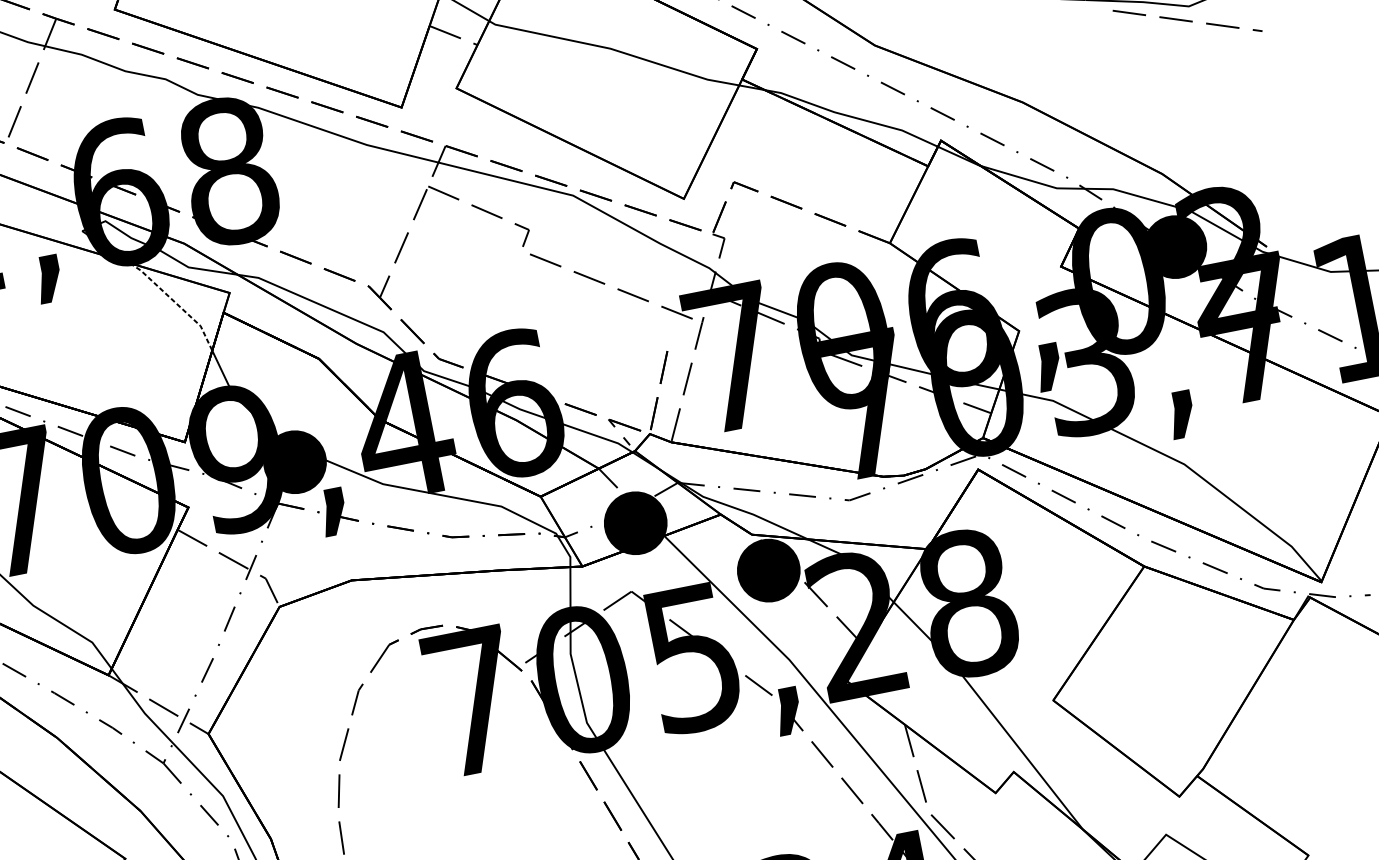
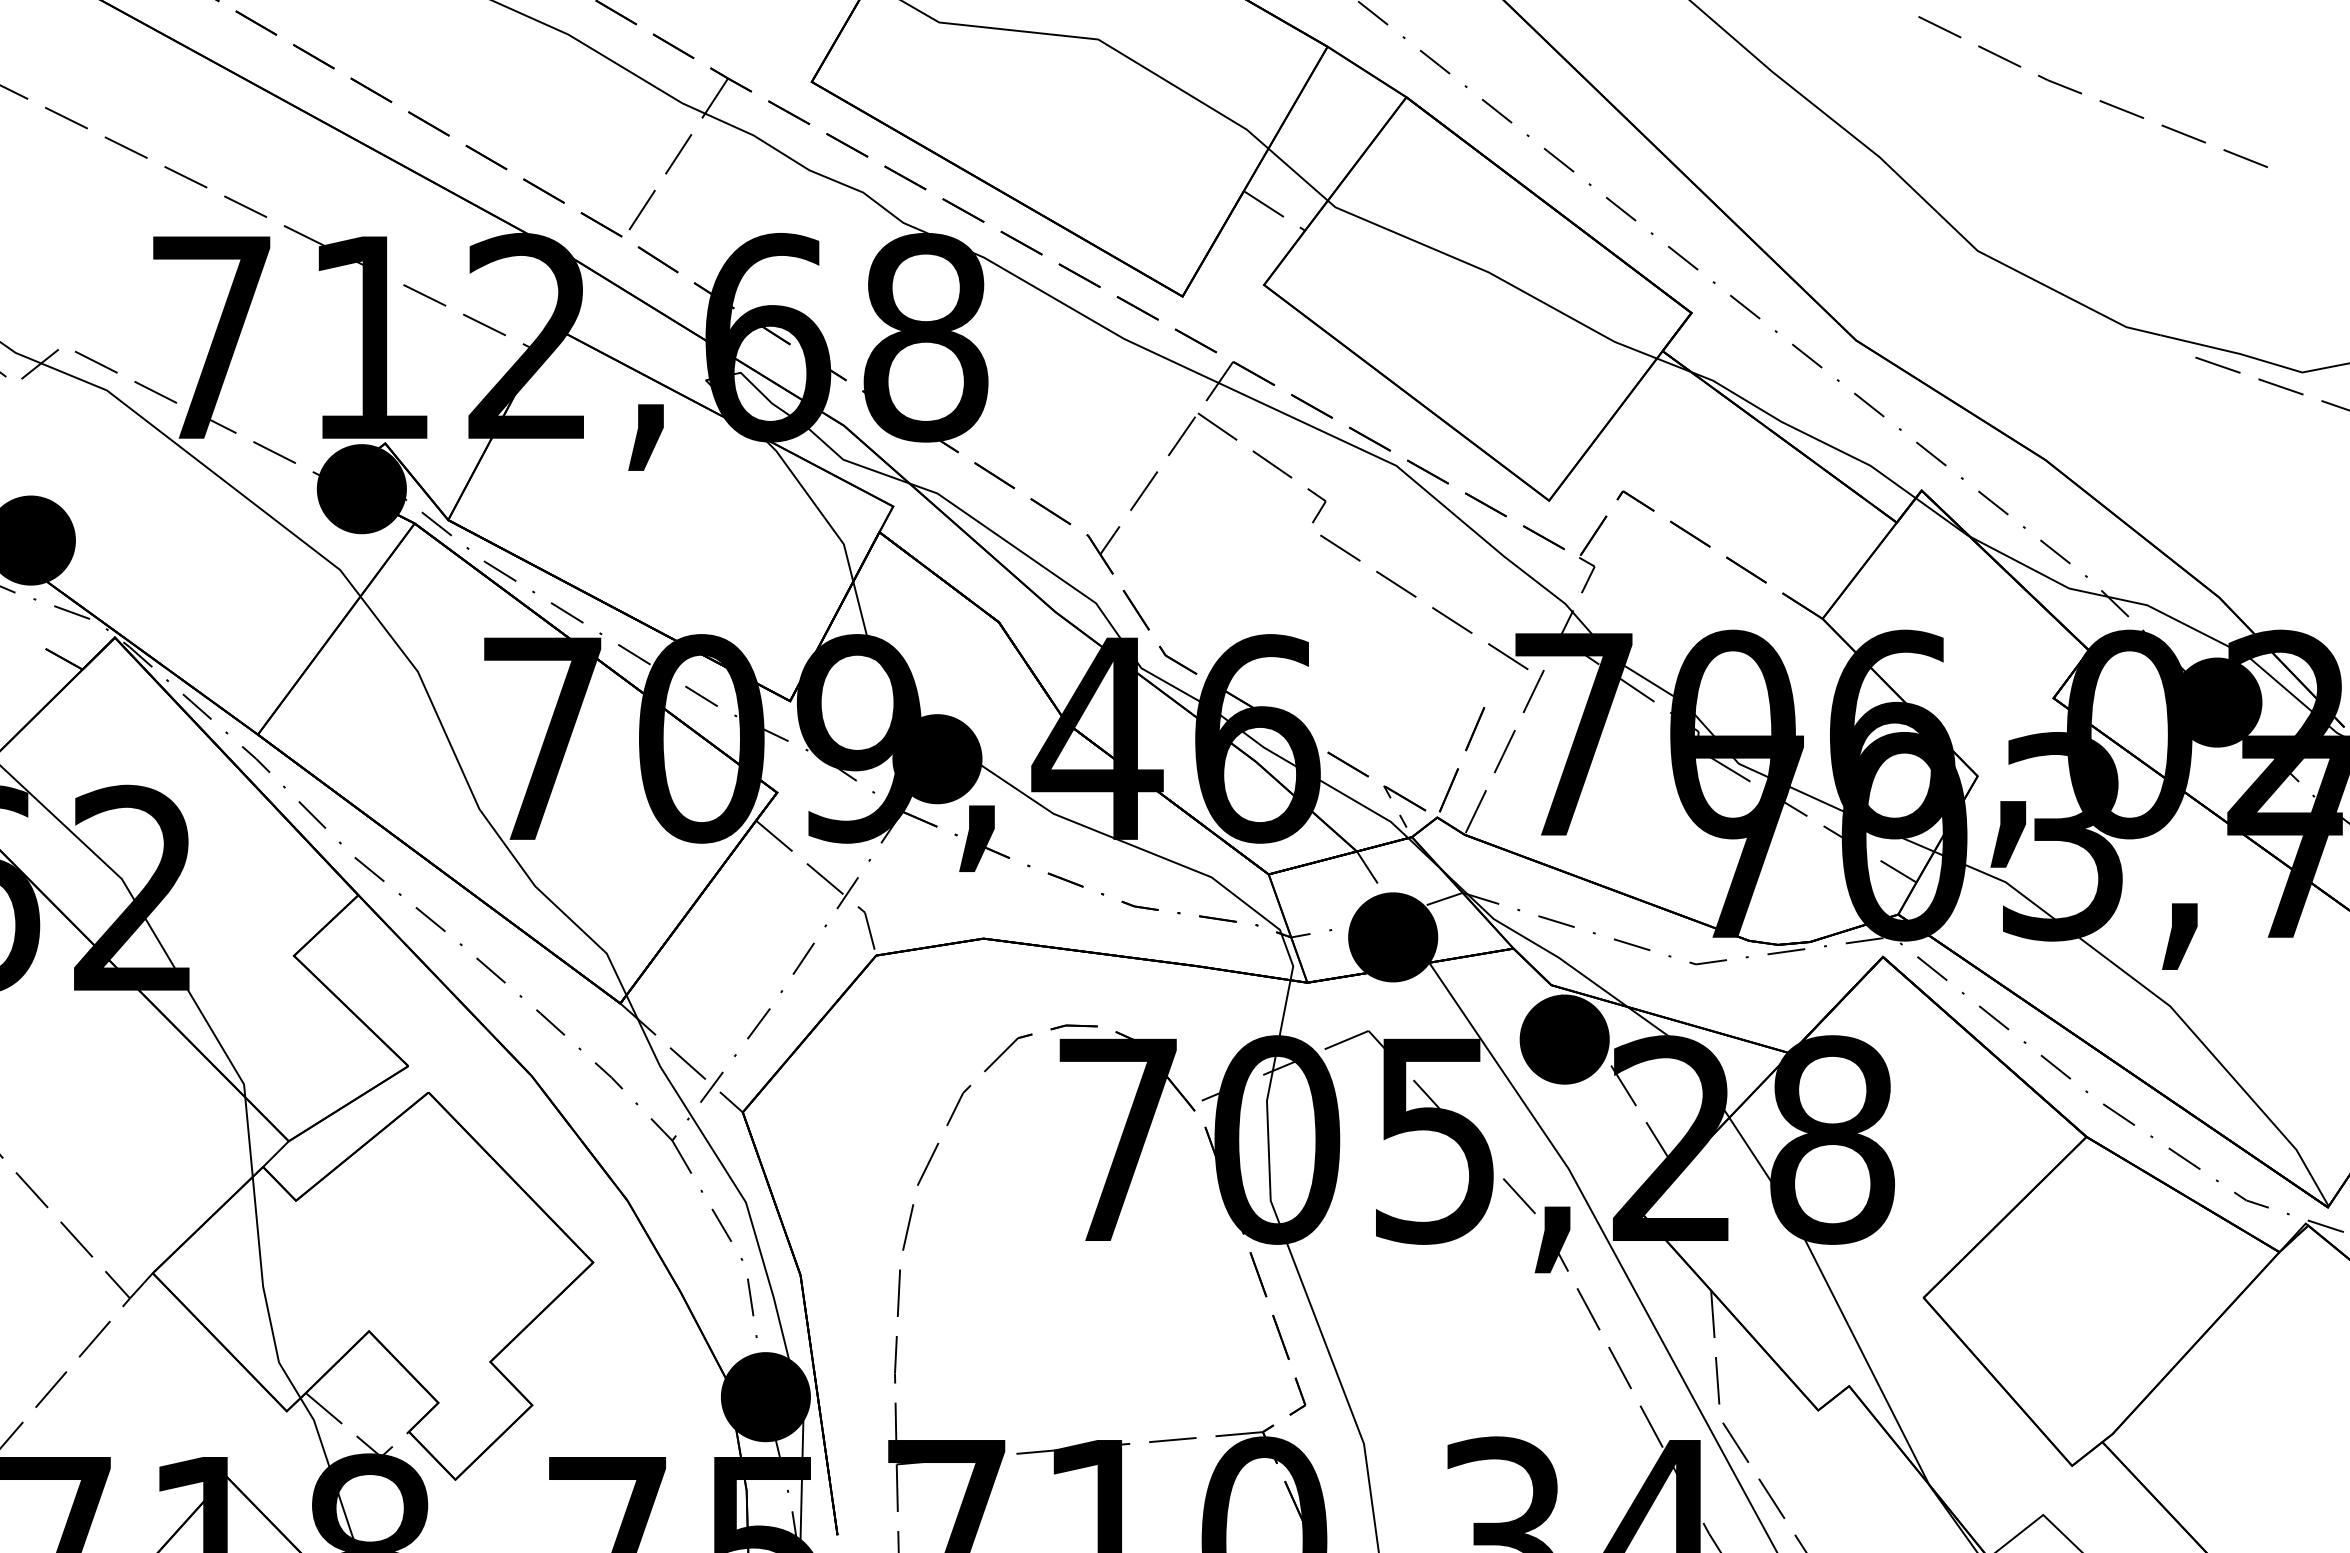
line: (175, 302) -> (815, 505), dashed -> solid

